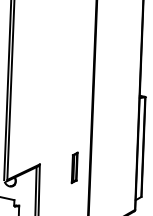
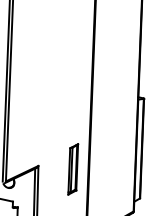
part: (74, 167) -> (73, 169), size x1.67

